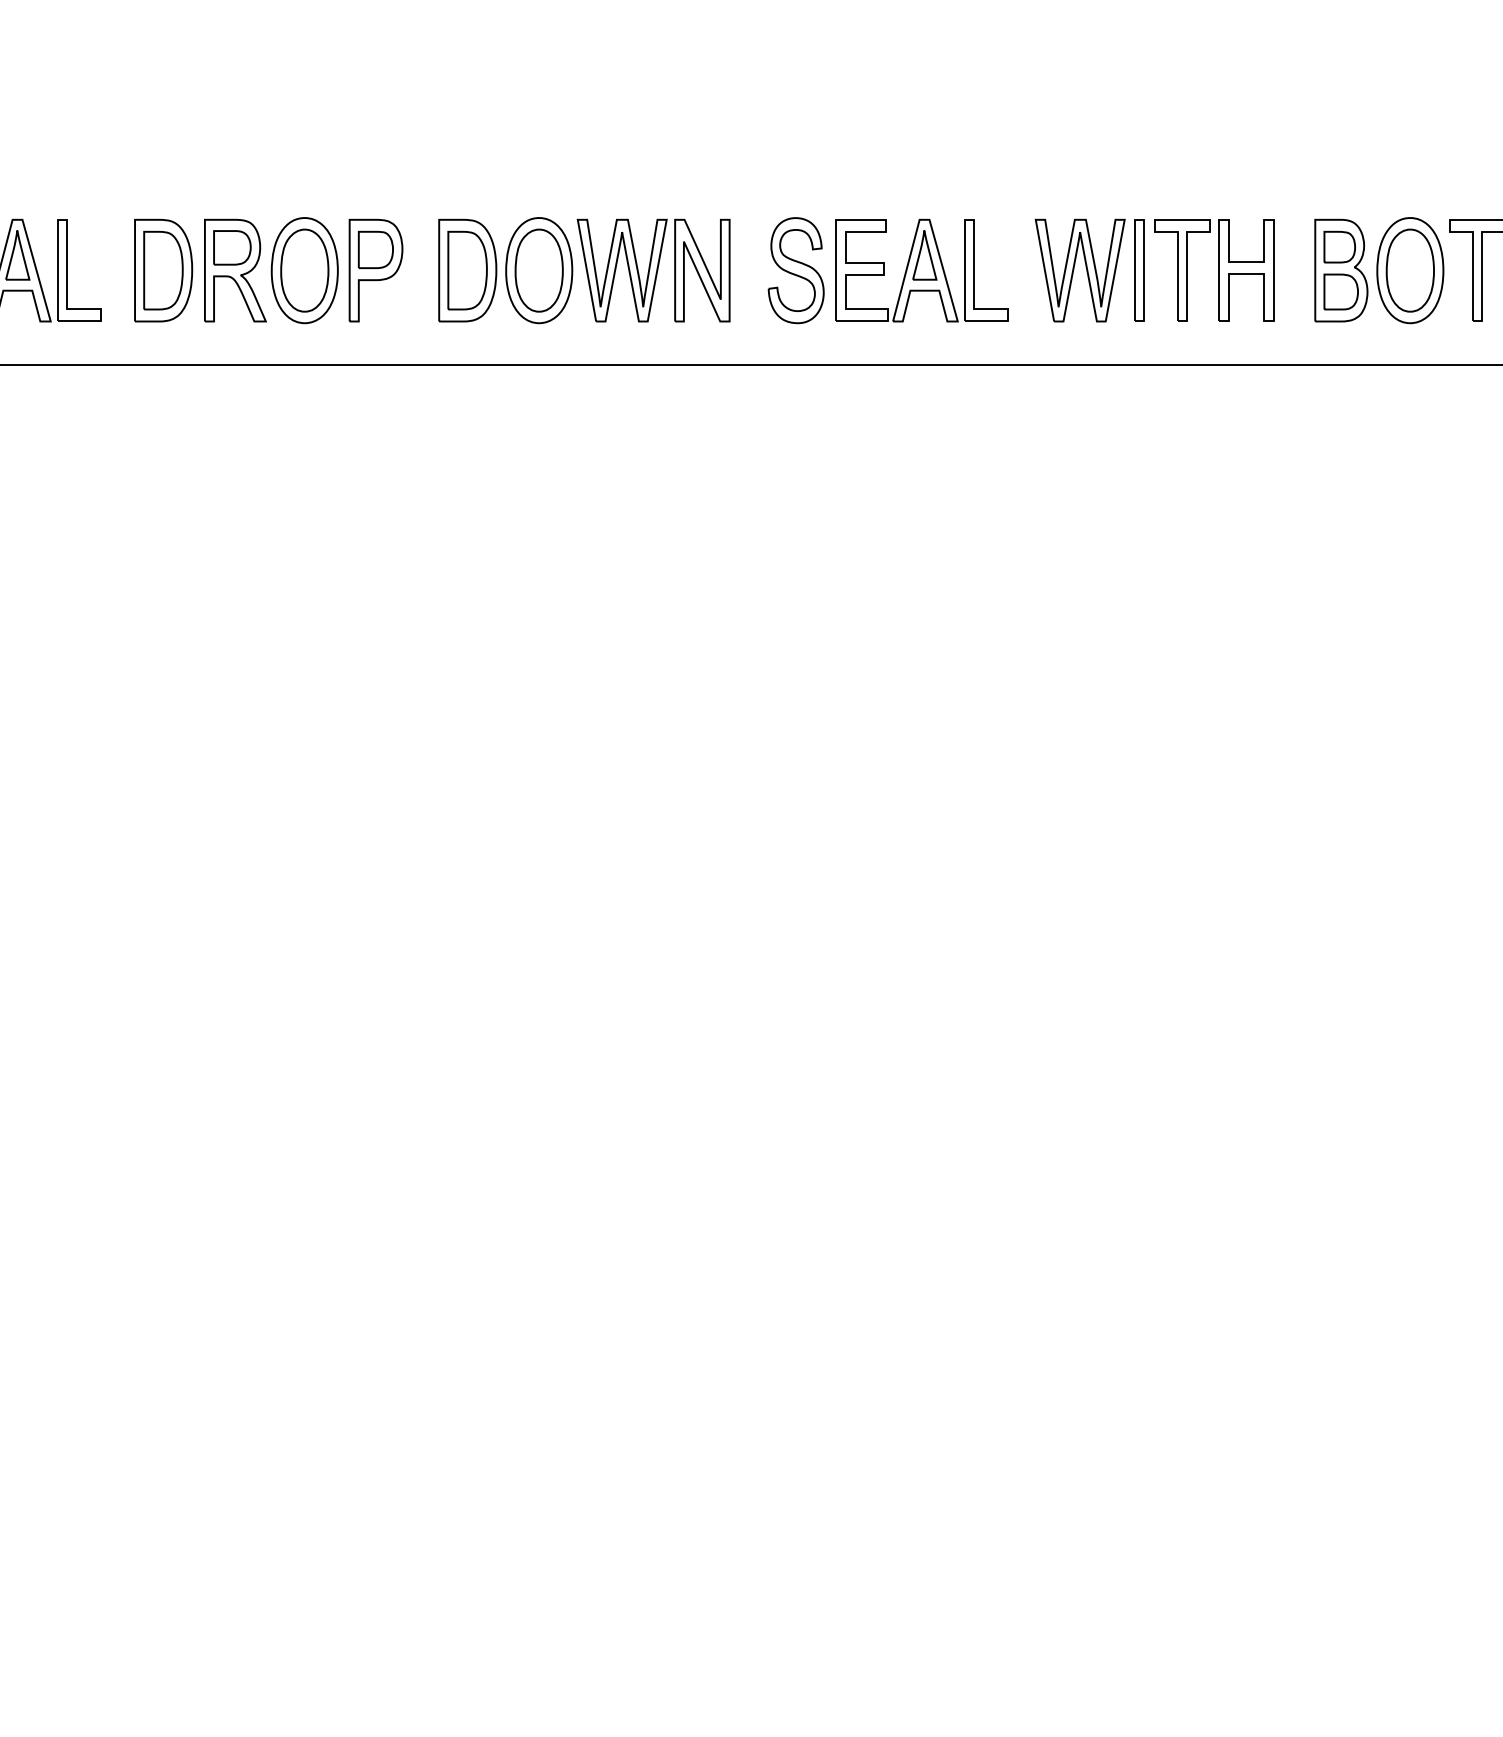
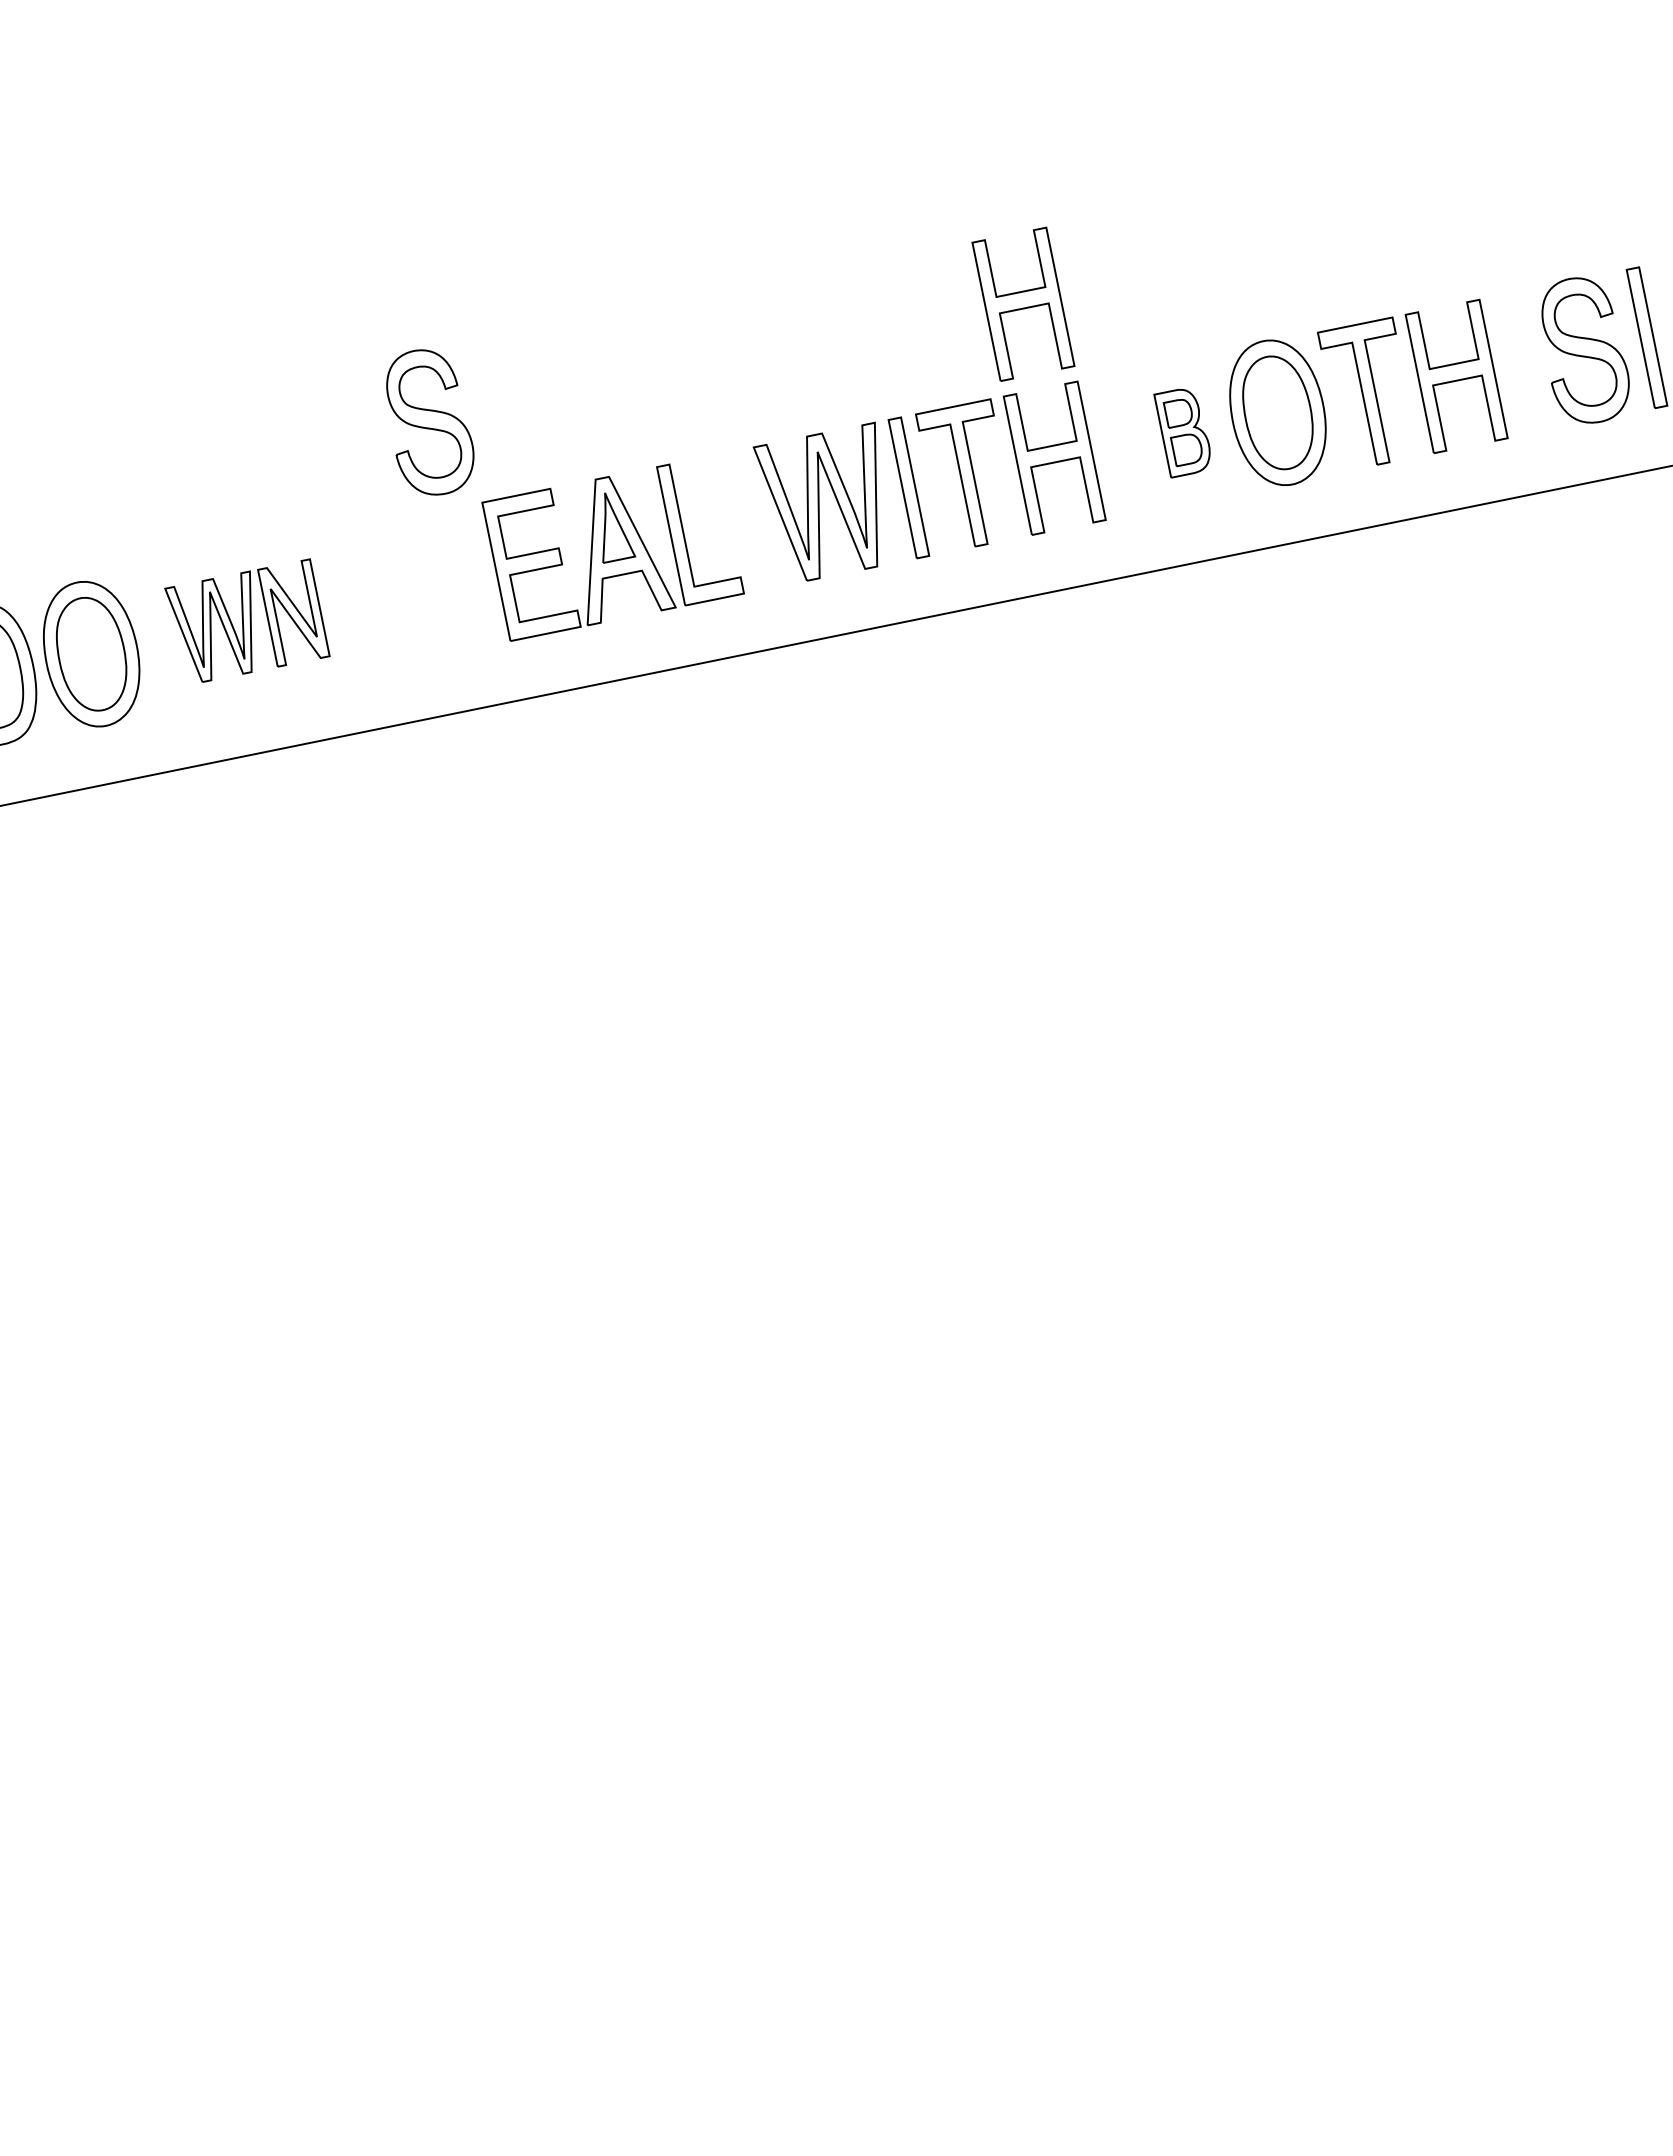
part: (1246, 157) -> (1023, 304), added
part: (653, 270) -> (247, 622), size x0.7
part: (795, 270) -> (427, 422), moved
part: (1341, 270) -> (1184, 431), size x0.6

